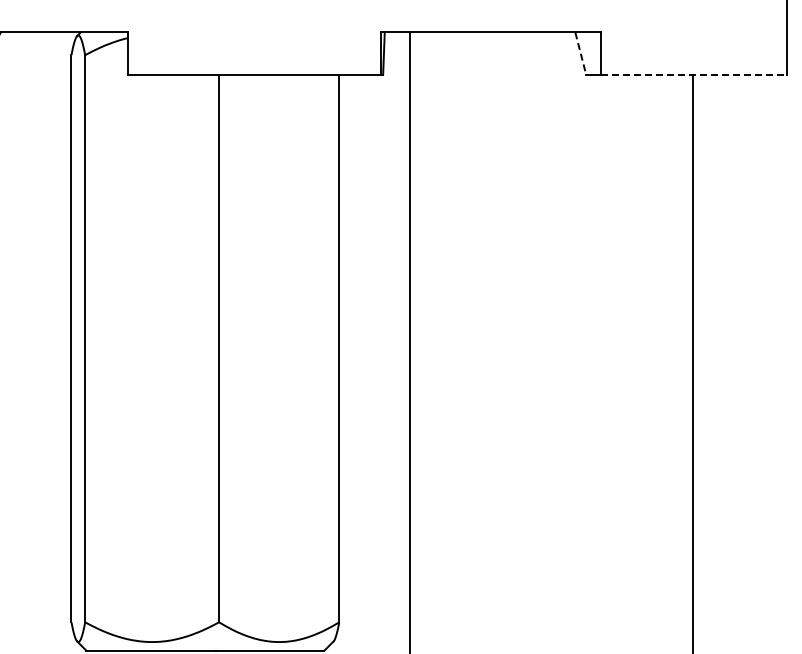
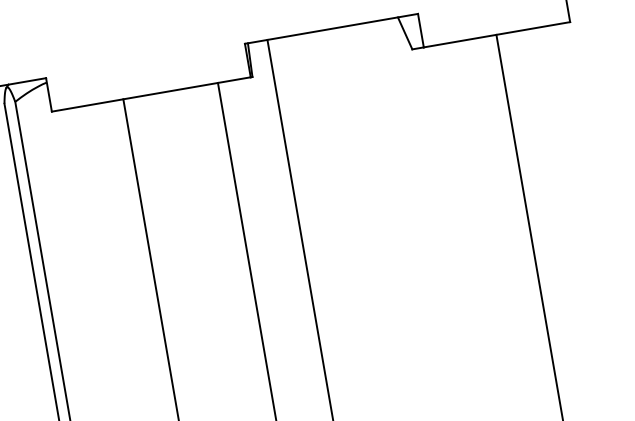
line: (580, 53) -> (404, 33), dashed -> solid
line: (693, 75) -> (496, 35), dashed -> solid

